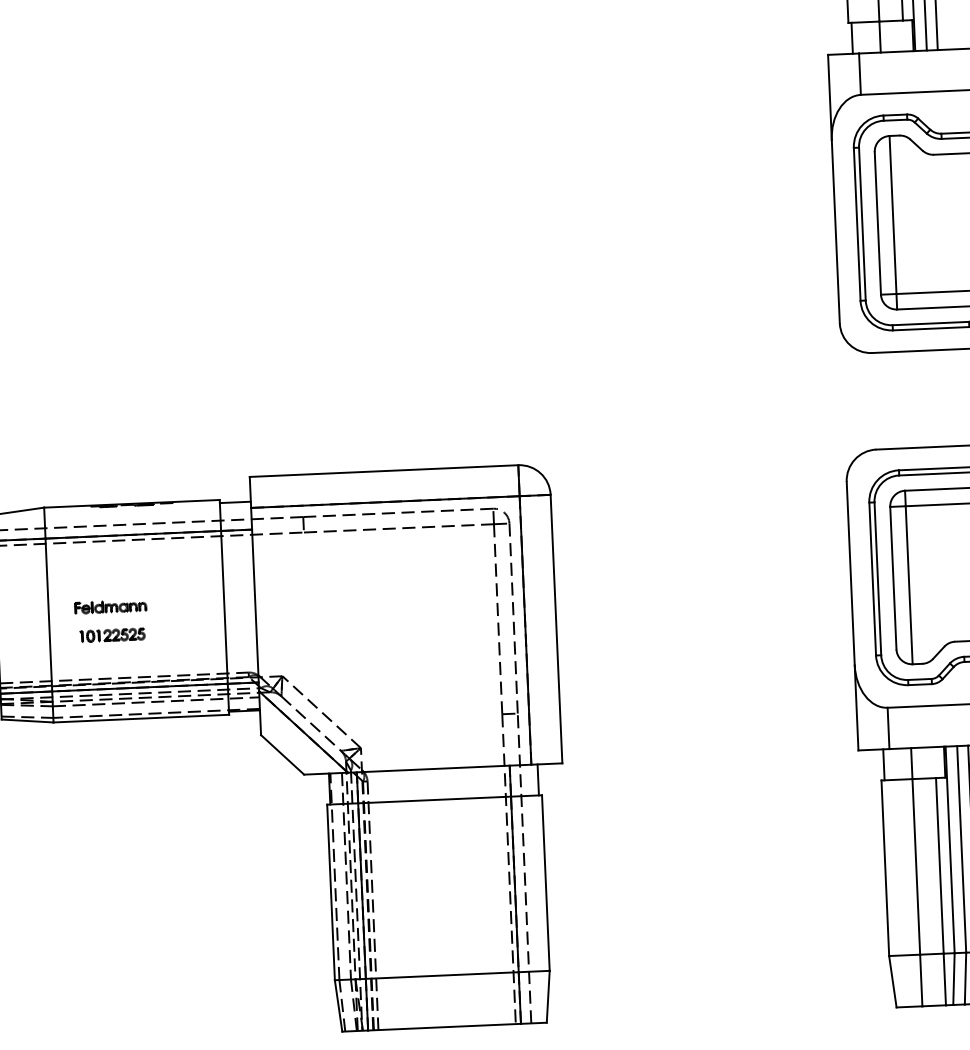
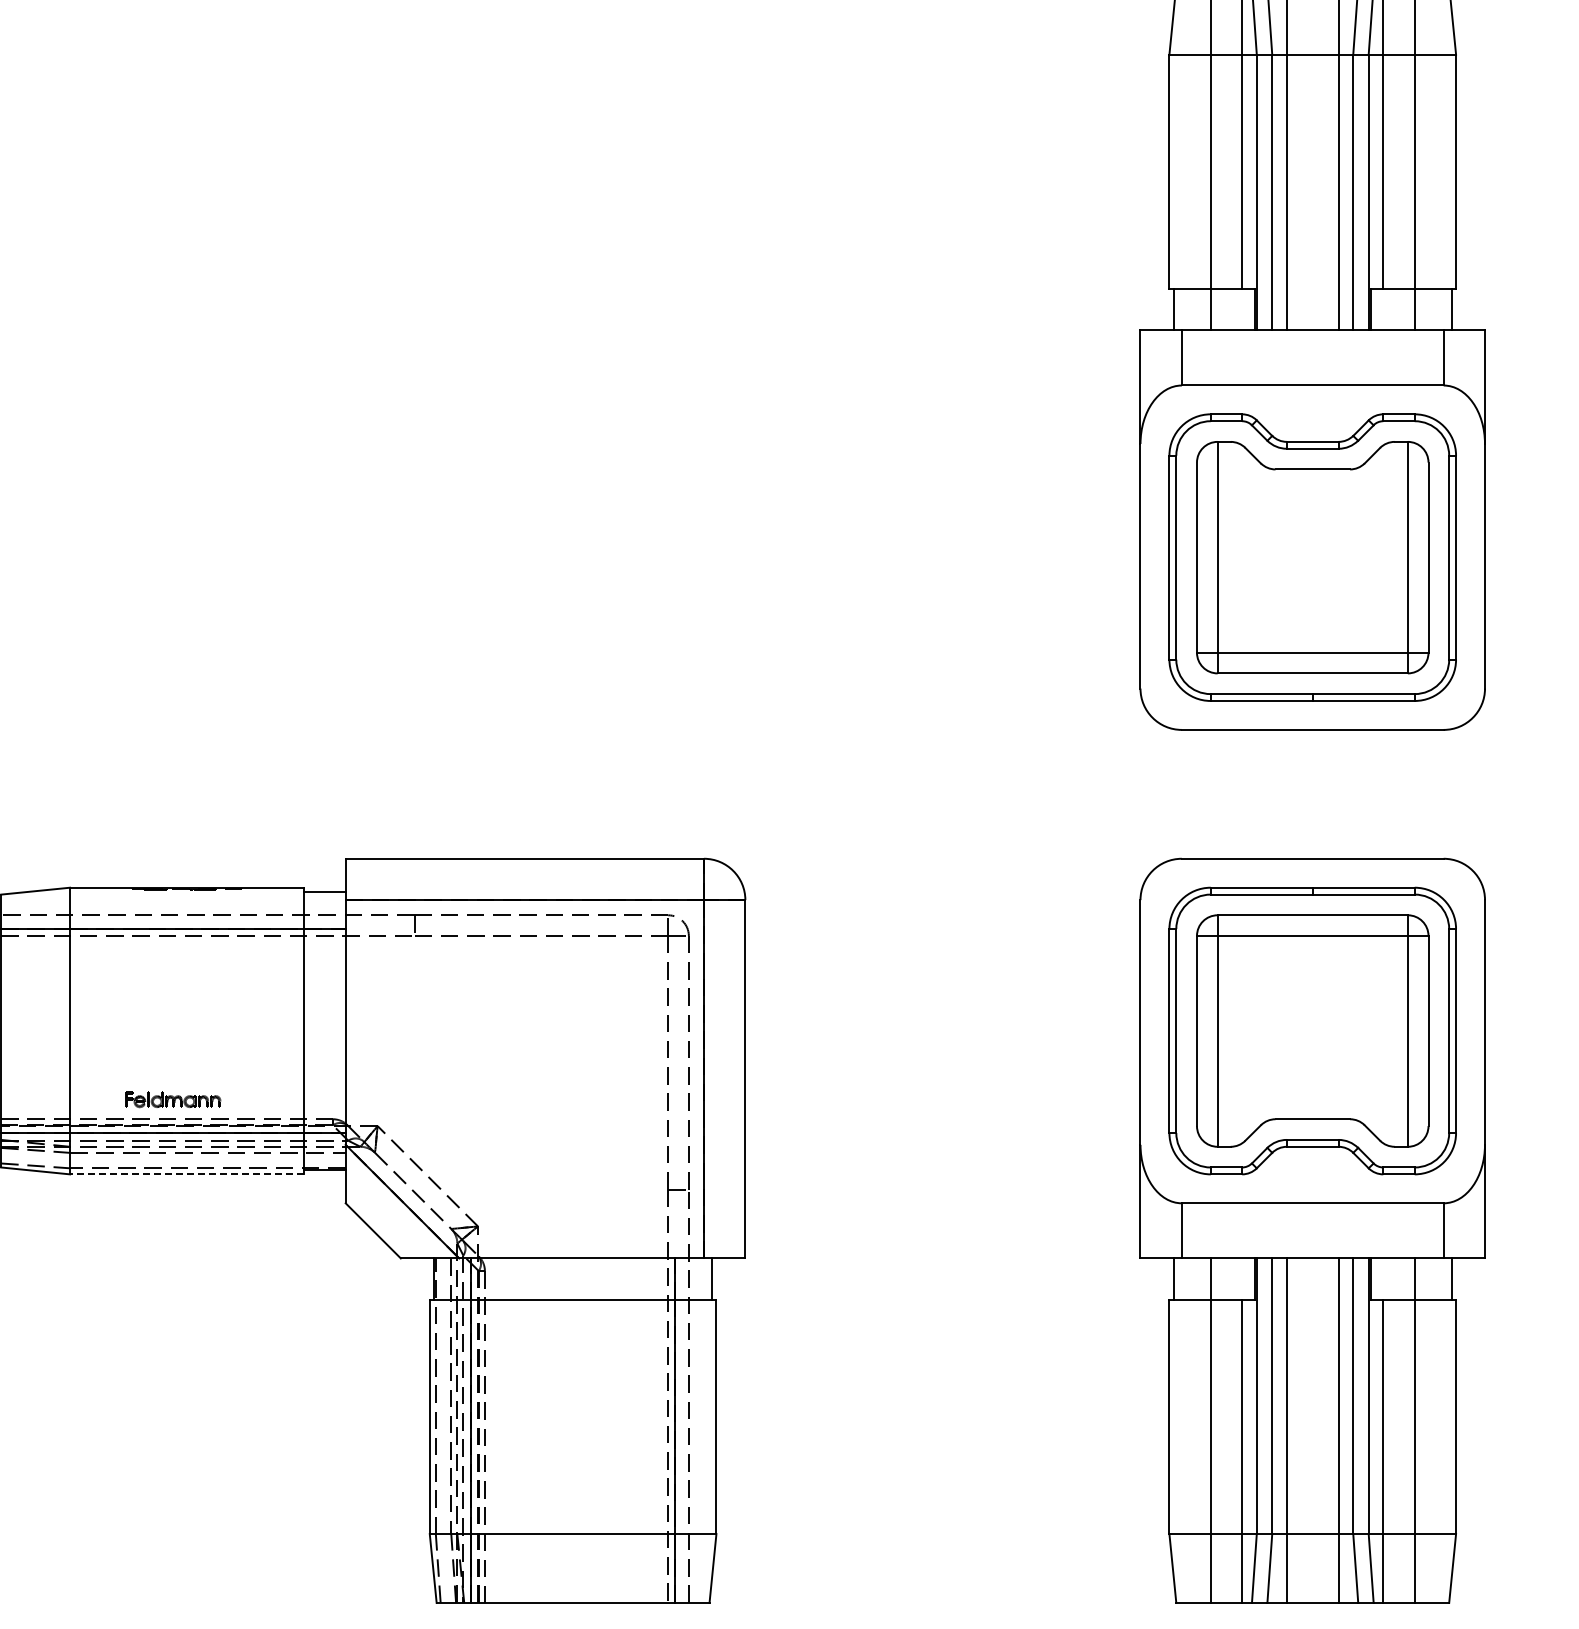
part: (111, 606) -> (173, 1099), moved
part: (112, 635) -> (153, 1061), removed
line: (140, 718) -> (186, 1174), solid -> dashed

